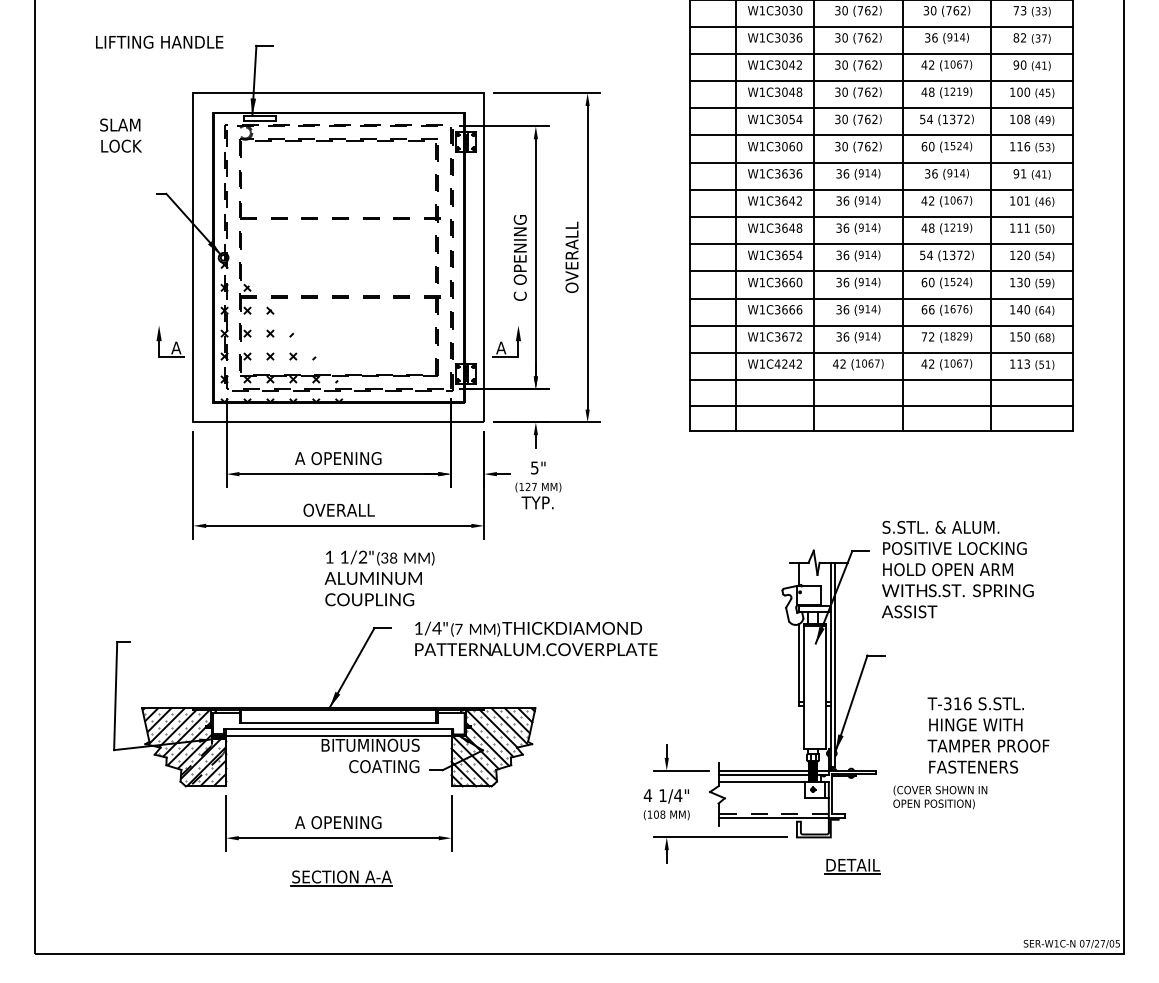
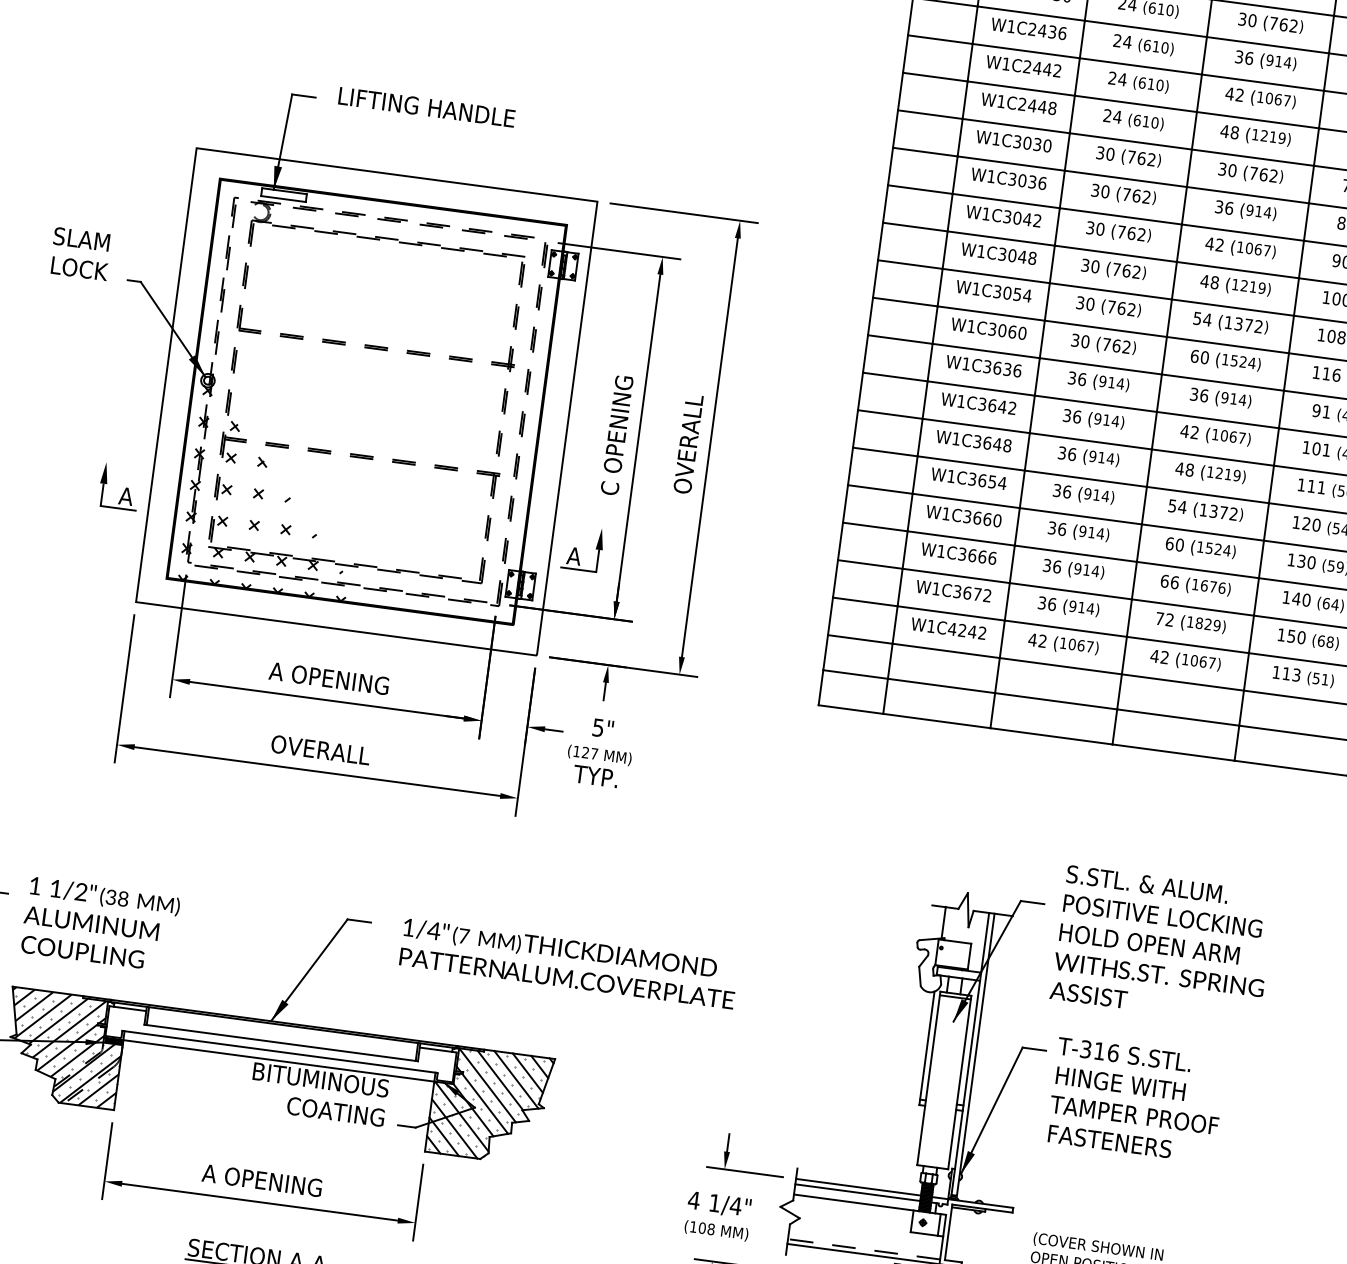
text: (159, 41) -> (426, 106), moved
text: (120, 135) -> (80, 253), moved
text: (379, 578) -> (100, 924), moved
text: (988, 735) -> (1136, 1100), moved

